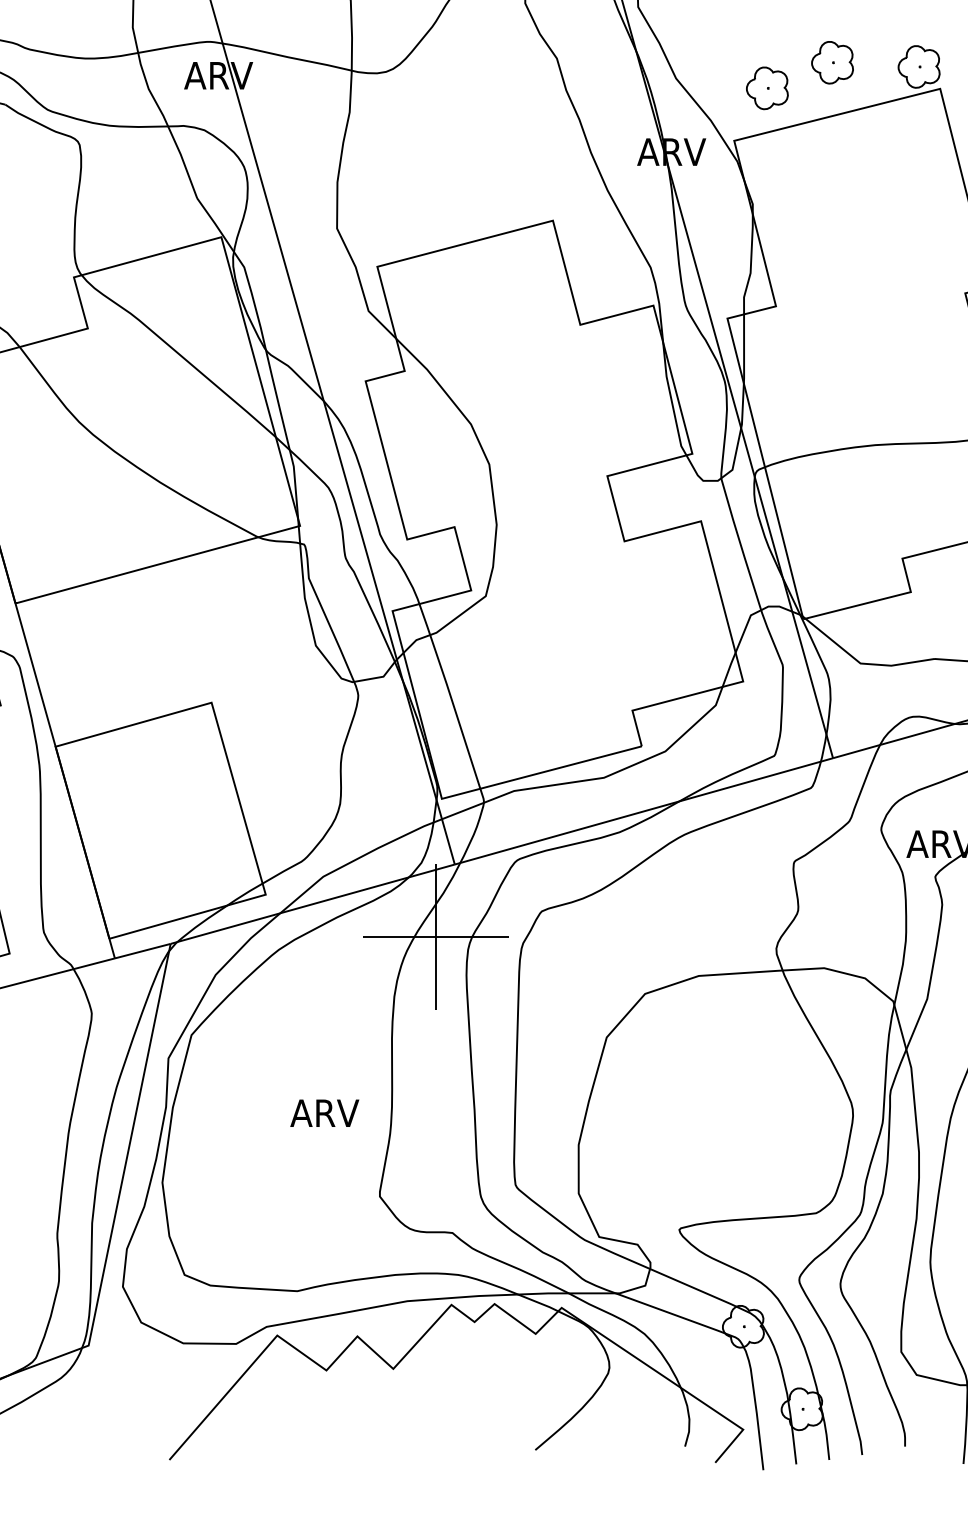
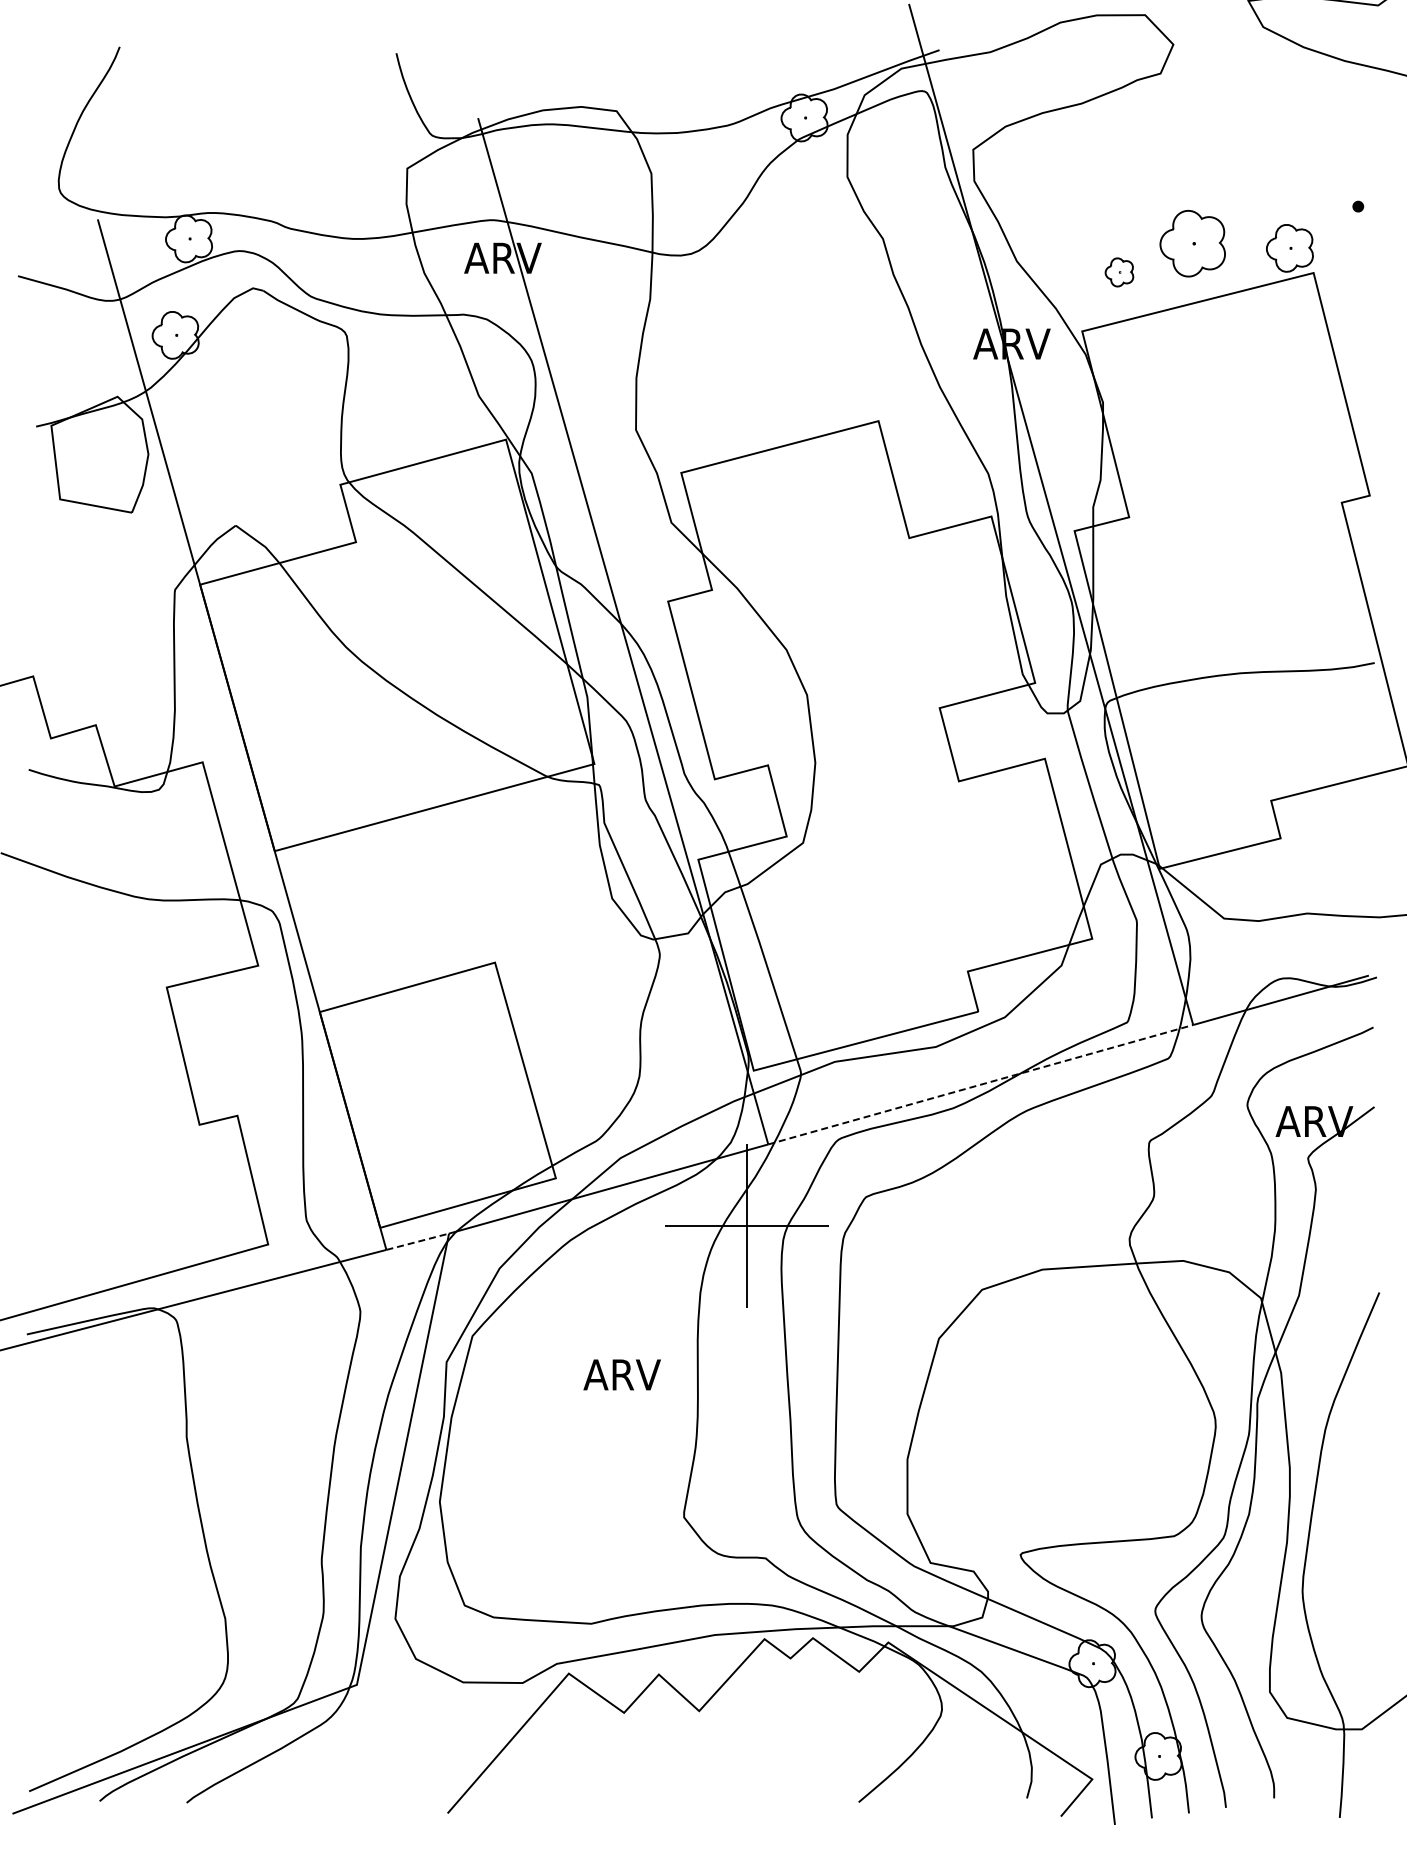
part: (832, 62) -> (1192, 243), size x1.4
part: (767, 88) -> (1119, 272), size x0.6
line: (643, 811) -> (980, 1084), solid -> dashed
line: (143, 950) -> (418, 1241), solid -> dashed
text: (324, 1112) -> (621, 1374), moved

